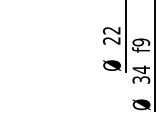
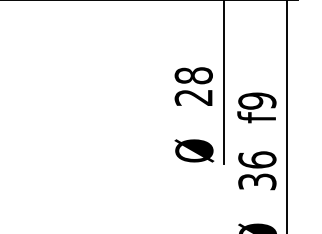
text: (111, 30) -> (193, 75), 22 -> 28
text: (141, 69) -> (257, 159), 34 -> 36

